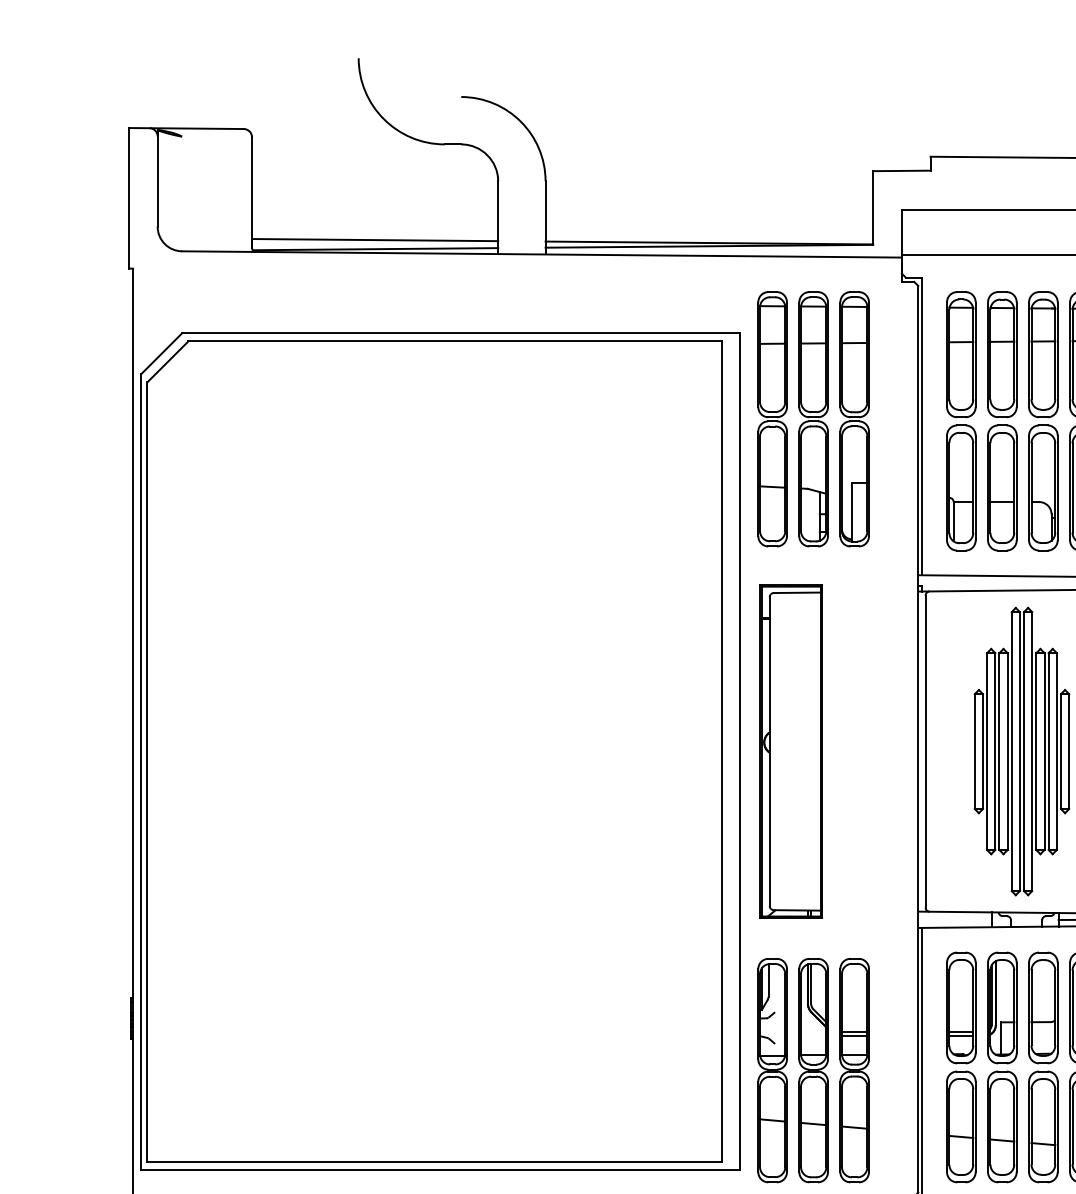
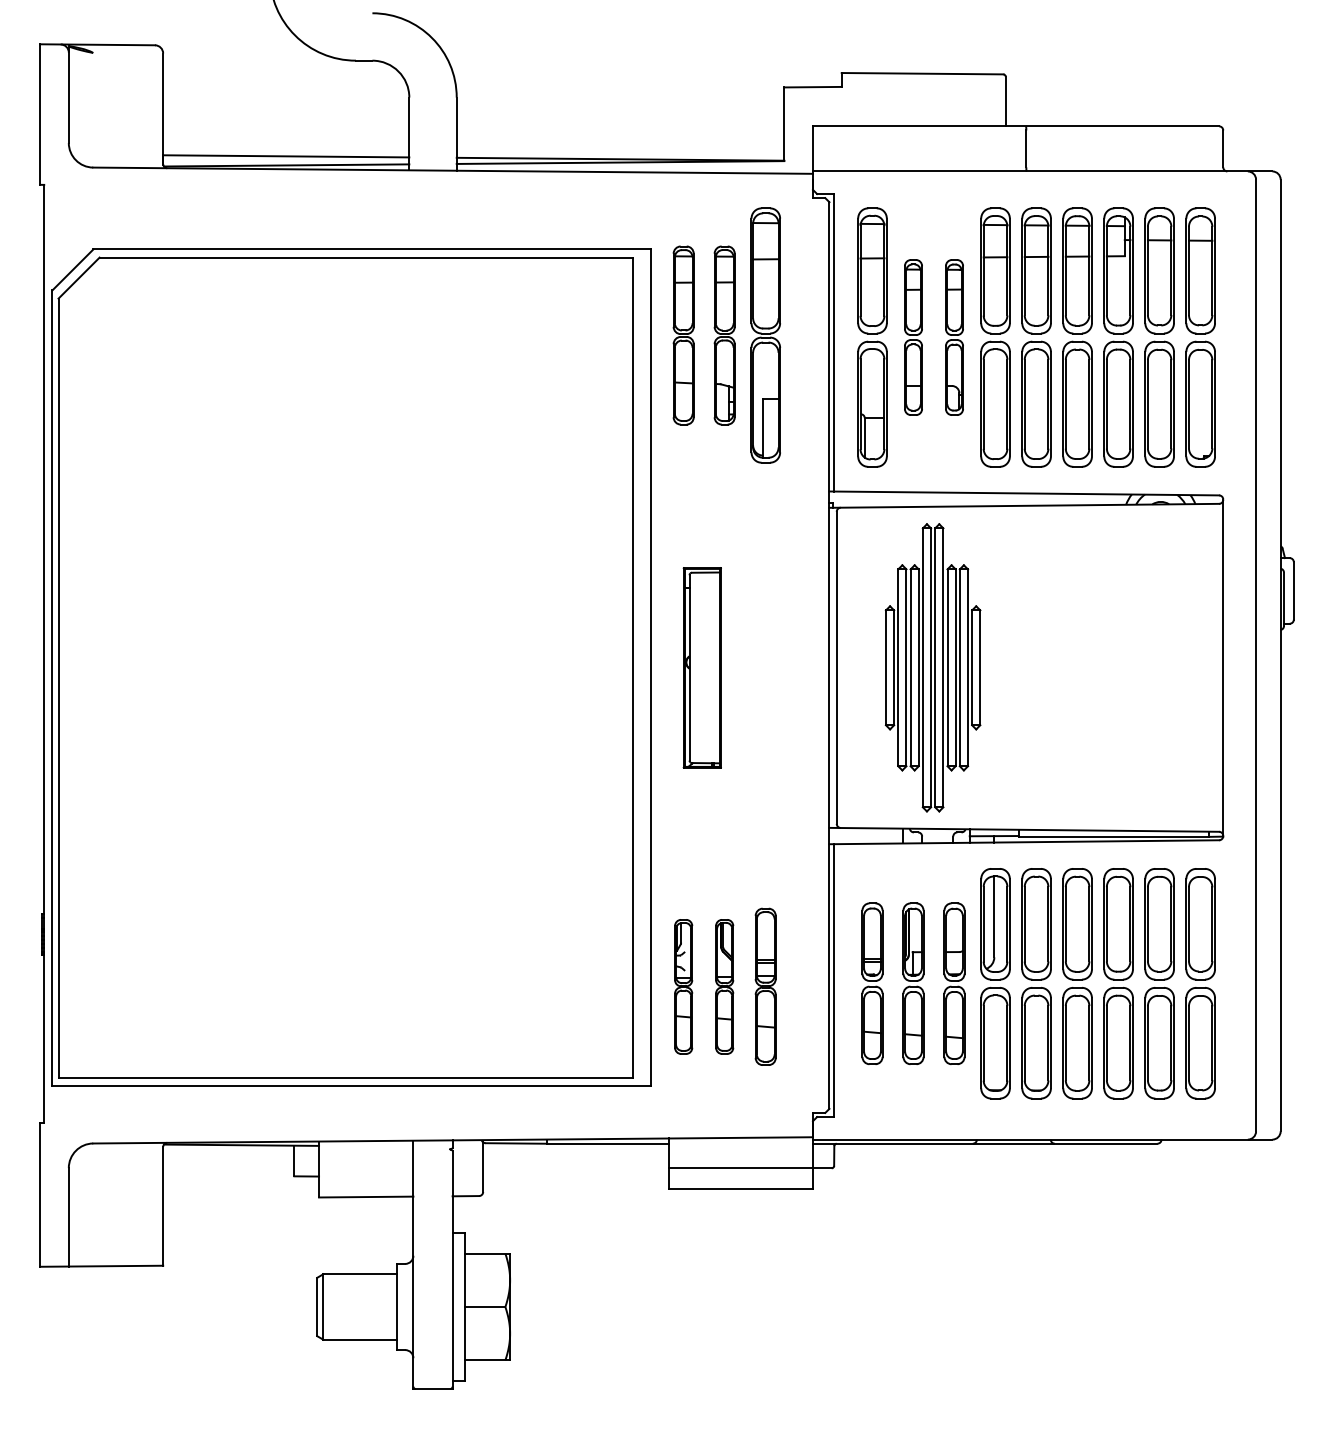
part: (772, 419) -> (683, 335), size x0.7
part: (813, 419) -> (724, 335), size x0.7
part: (1002, 421) -> (913, 337), size x0.6
part: (1043, 421) -> (954, 337), size x0.6
part: (791, 751) -> (702, 667), size x0.6
part: (961, 1067) -> (872, 983), size x0.7
part: (1002, 1067) -> (913, 983), size x0.7
part: (1043, 1067) -> (954, 983), size x0.7
part: (772, 1070) -> (683, 986), size x0.6
part: (813, 1070) -> (724, 986), size x0.6
part: (854, 1070) -> (765, 986), size x0.7

